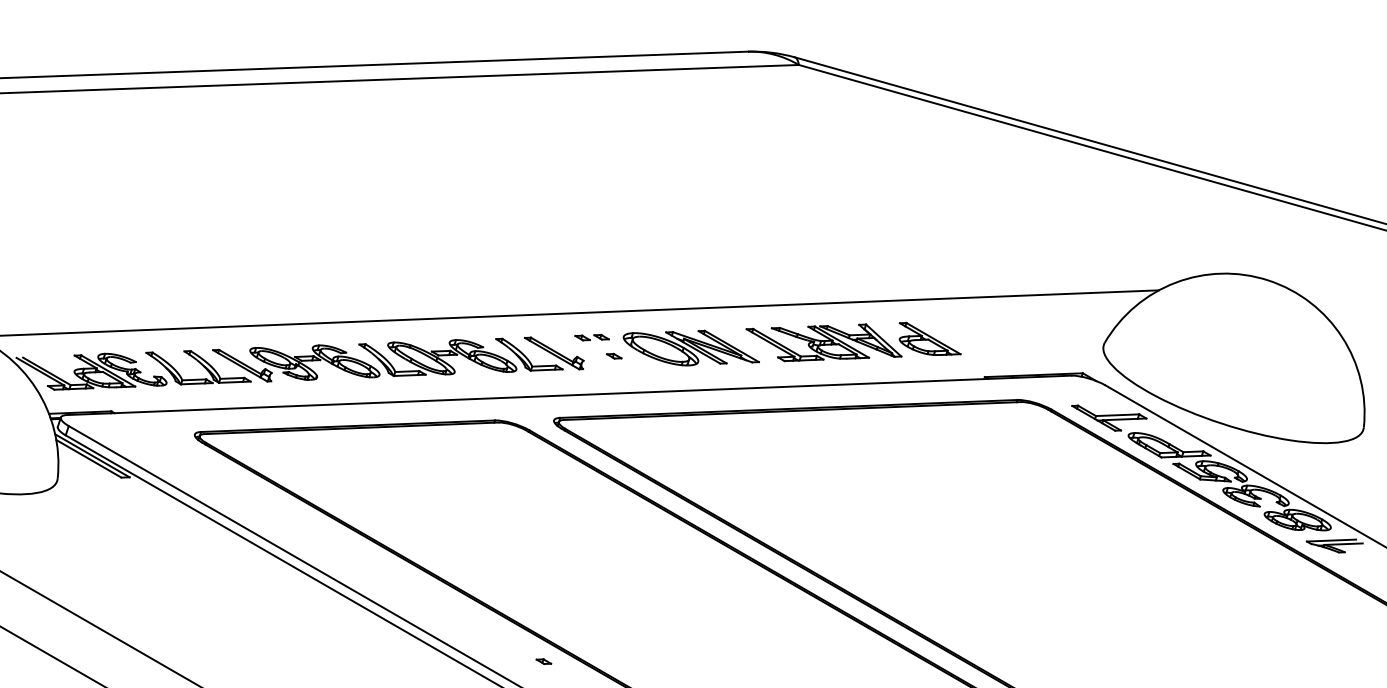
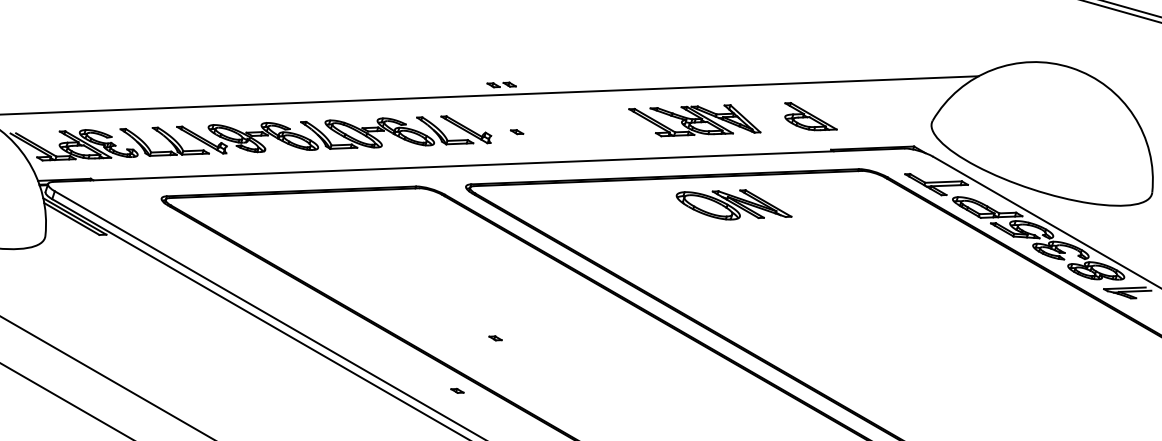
part: (591, 337) -> (501, 84), moved
part: (929, 338) -> (810, 116), moved
part: (690, 347) -> (733, 204), moved
part: (588, 599) -> (495, 338), added

